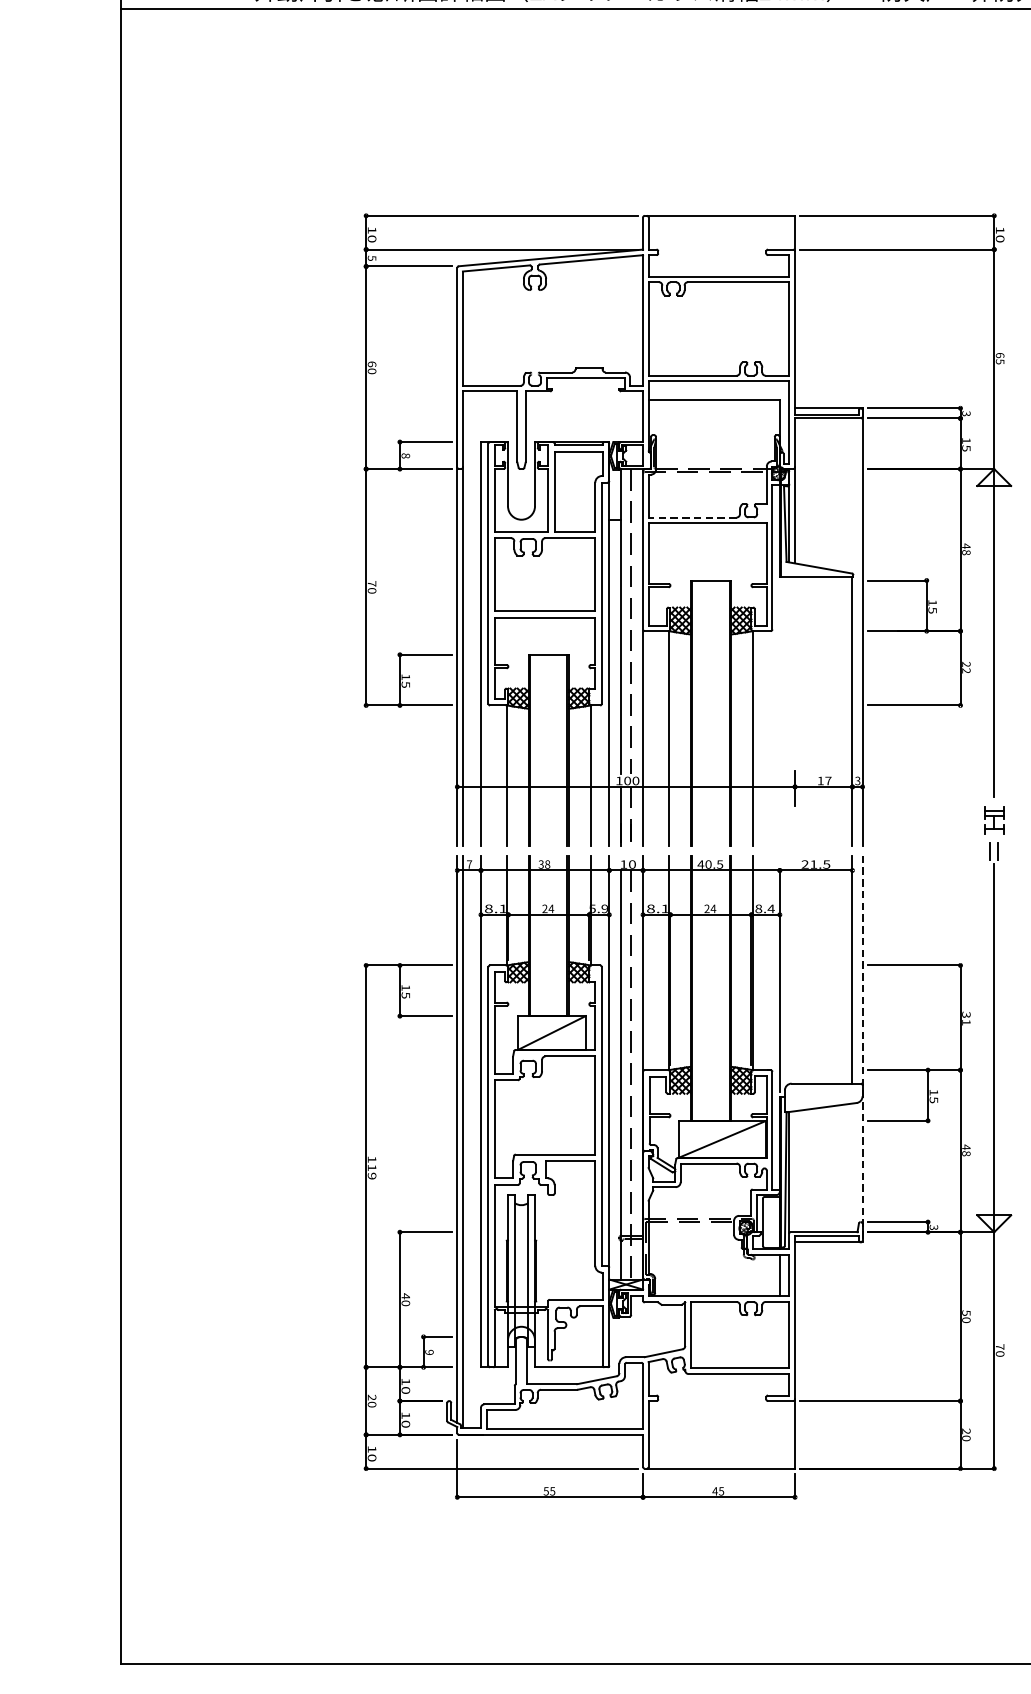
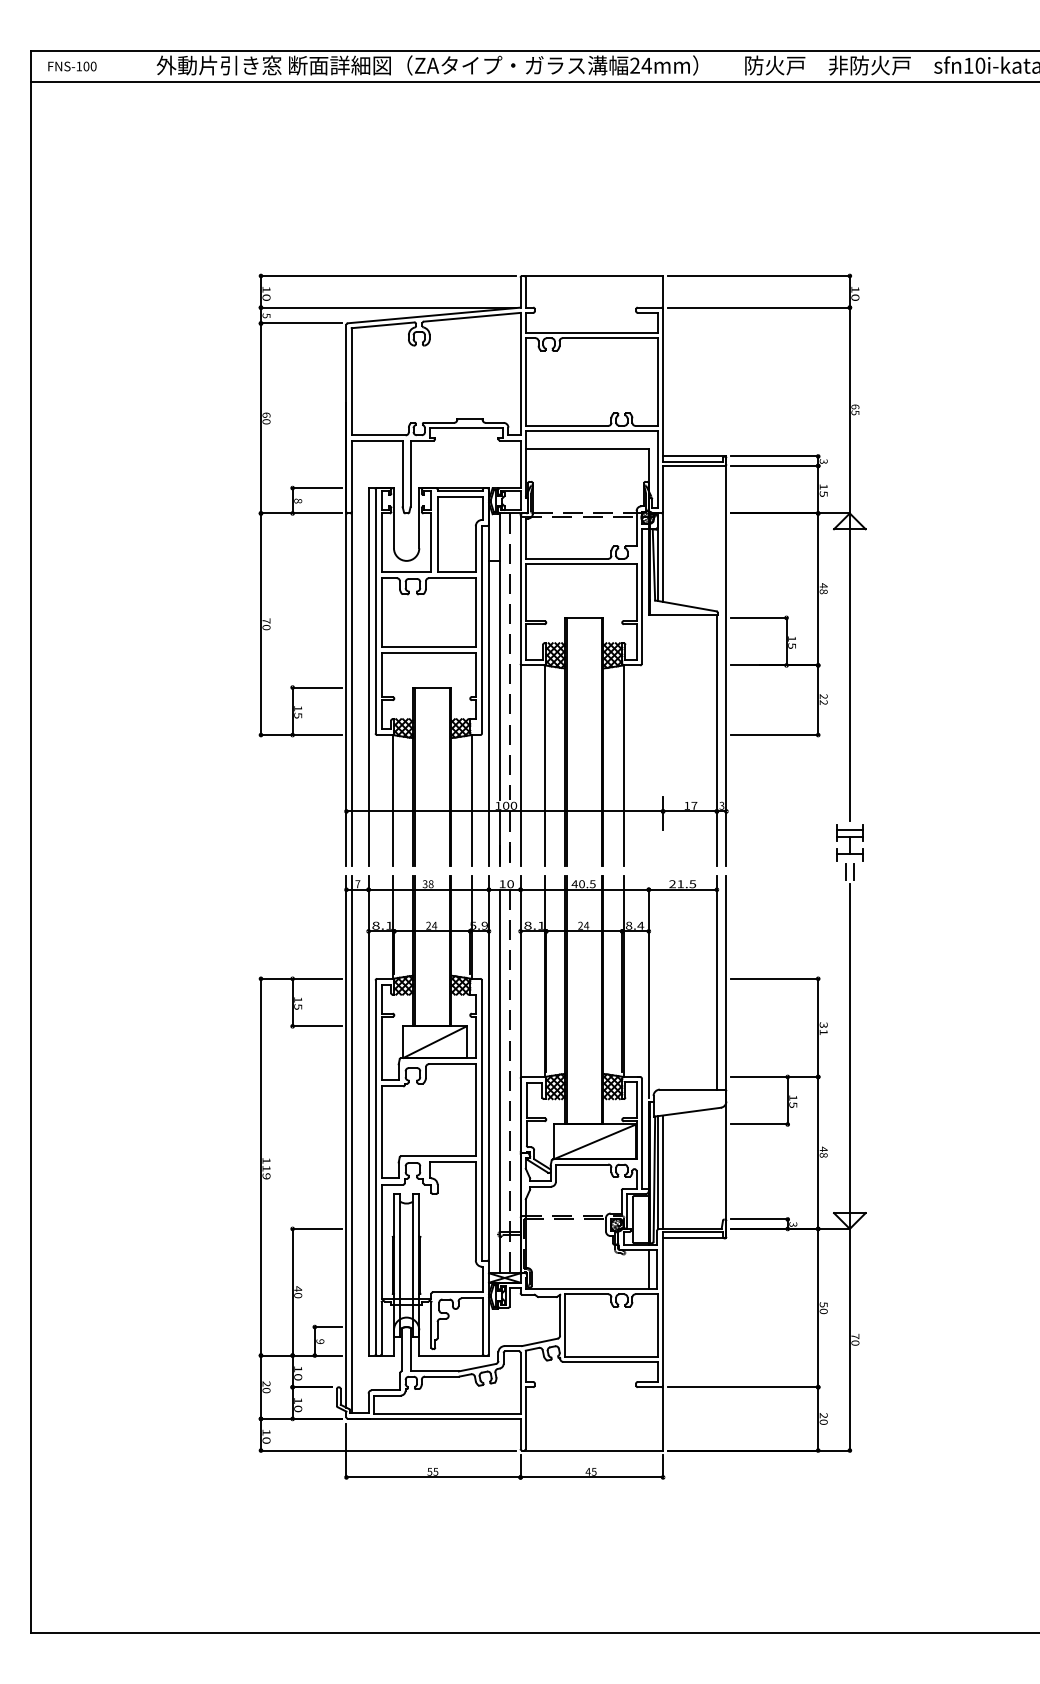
line: (692, 517) -> (566, 558), dashed -> solid
part: (993, 820) -> (849, 842), size x1.43
line: (862, 1049) -> (726, 1057), dashed -> solid
line: (795, 1170) -> (663, 1171), added

